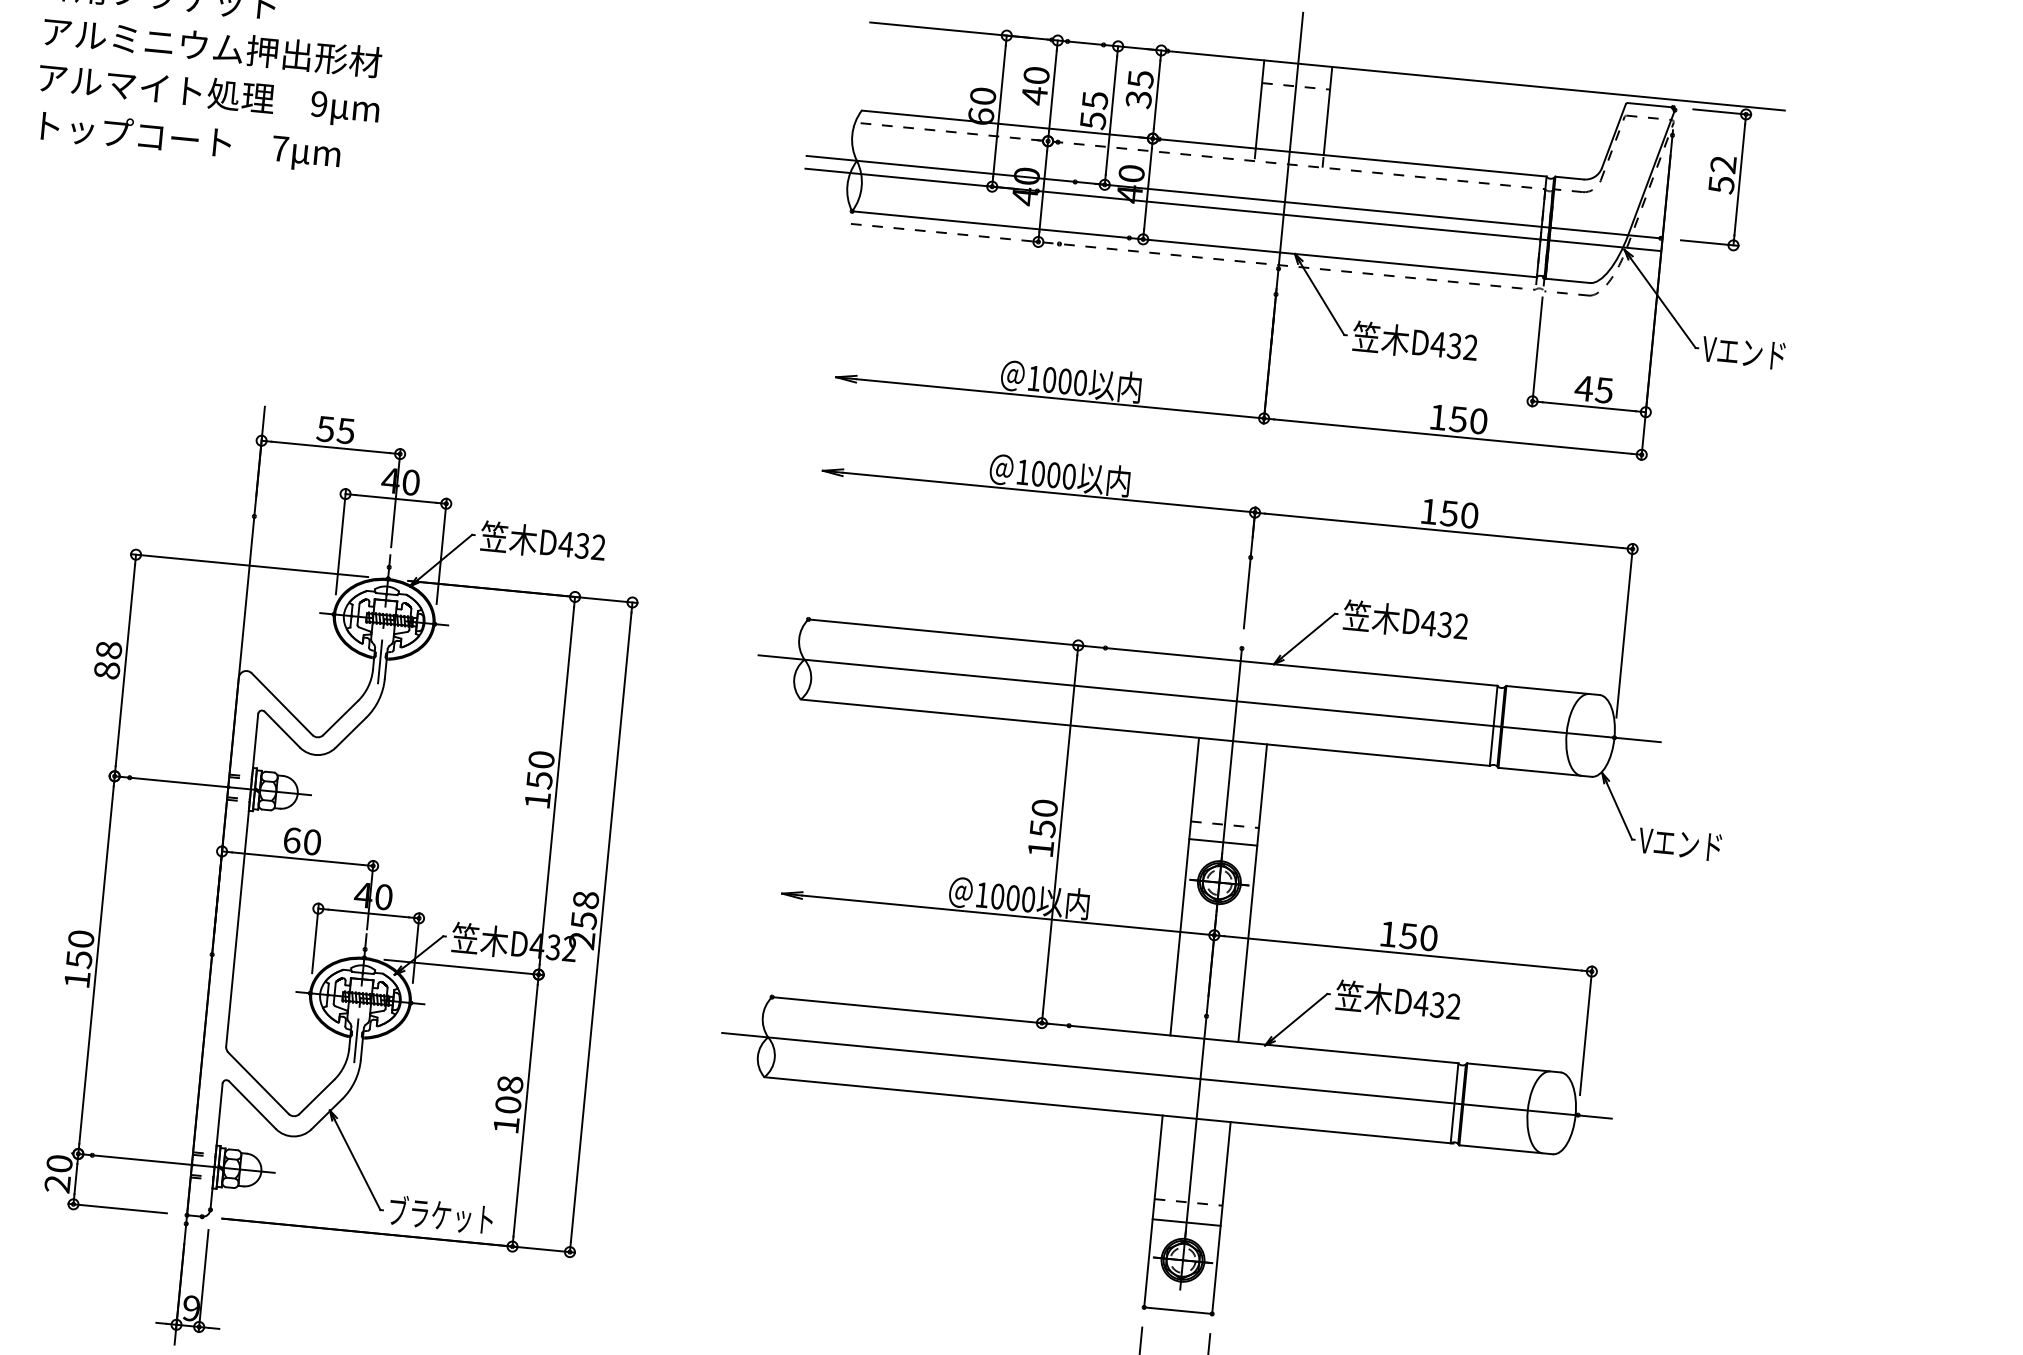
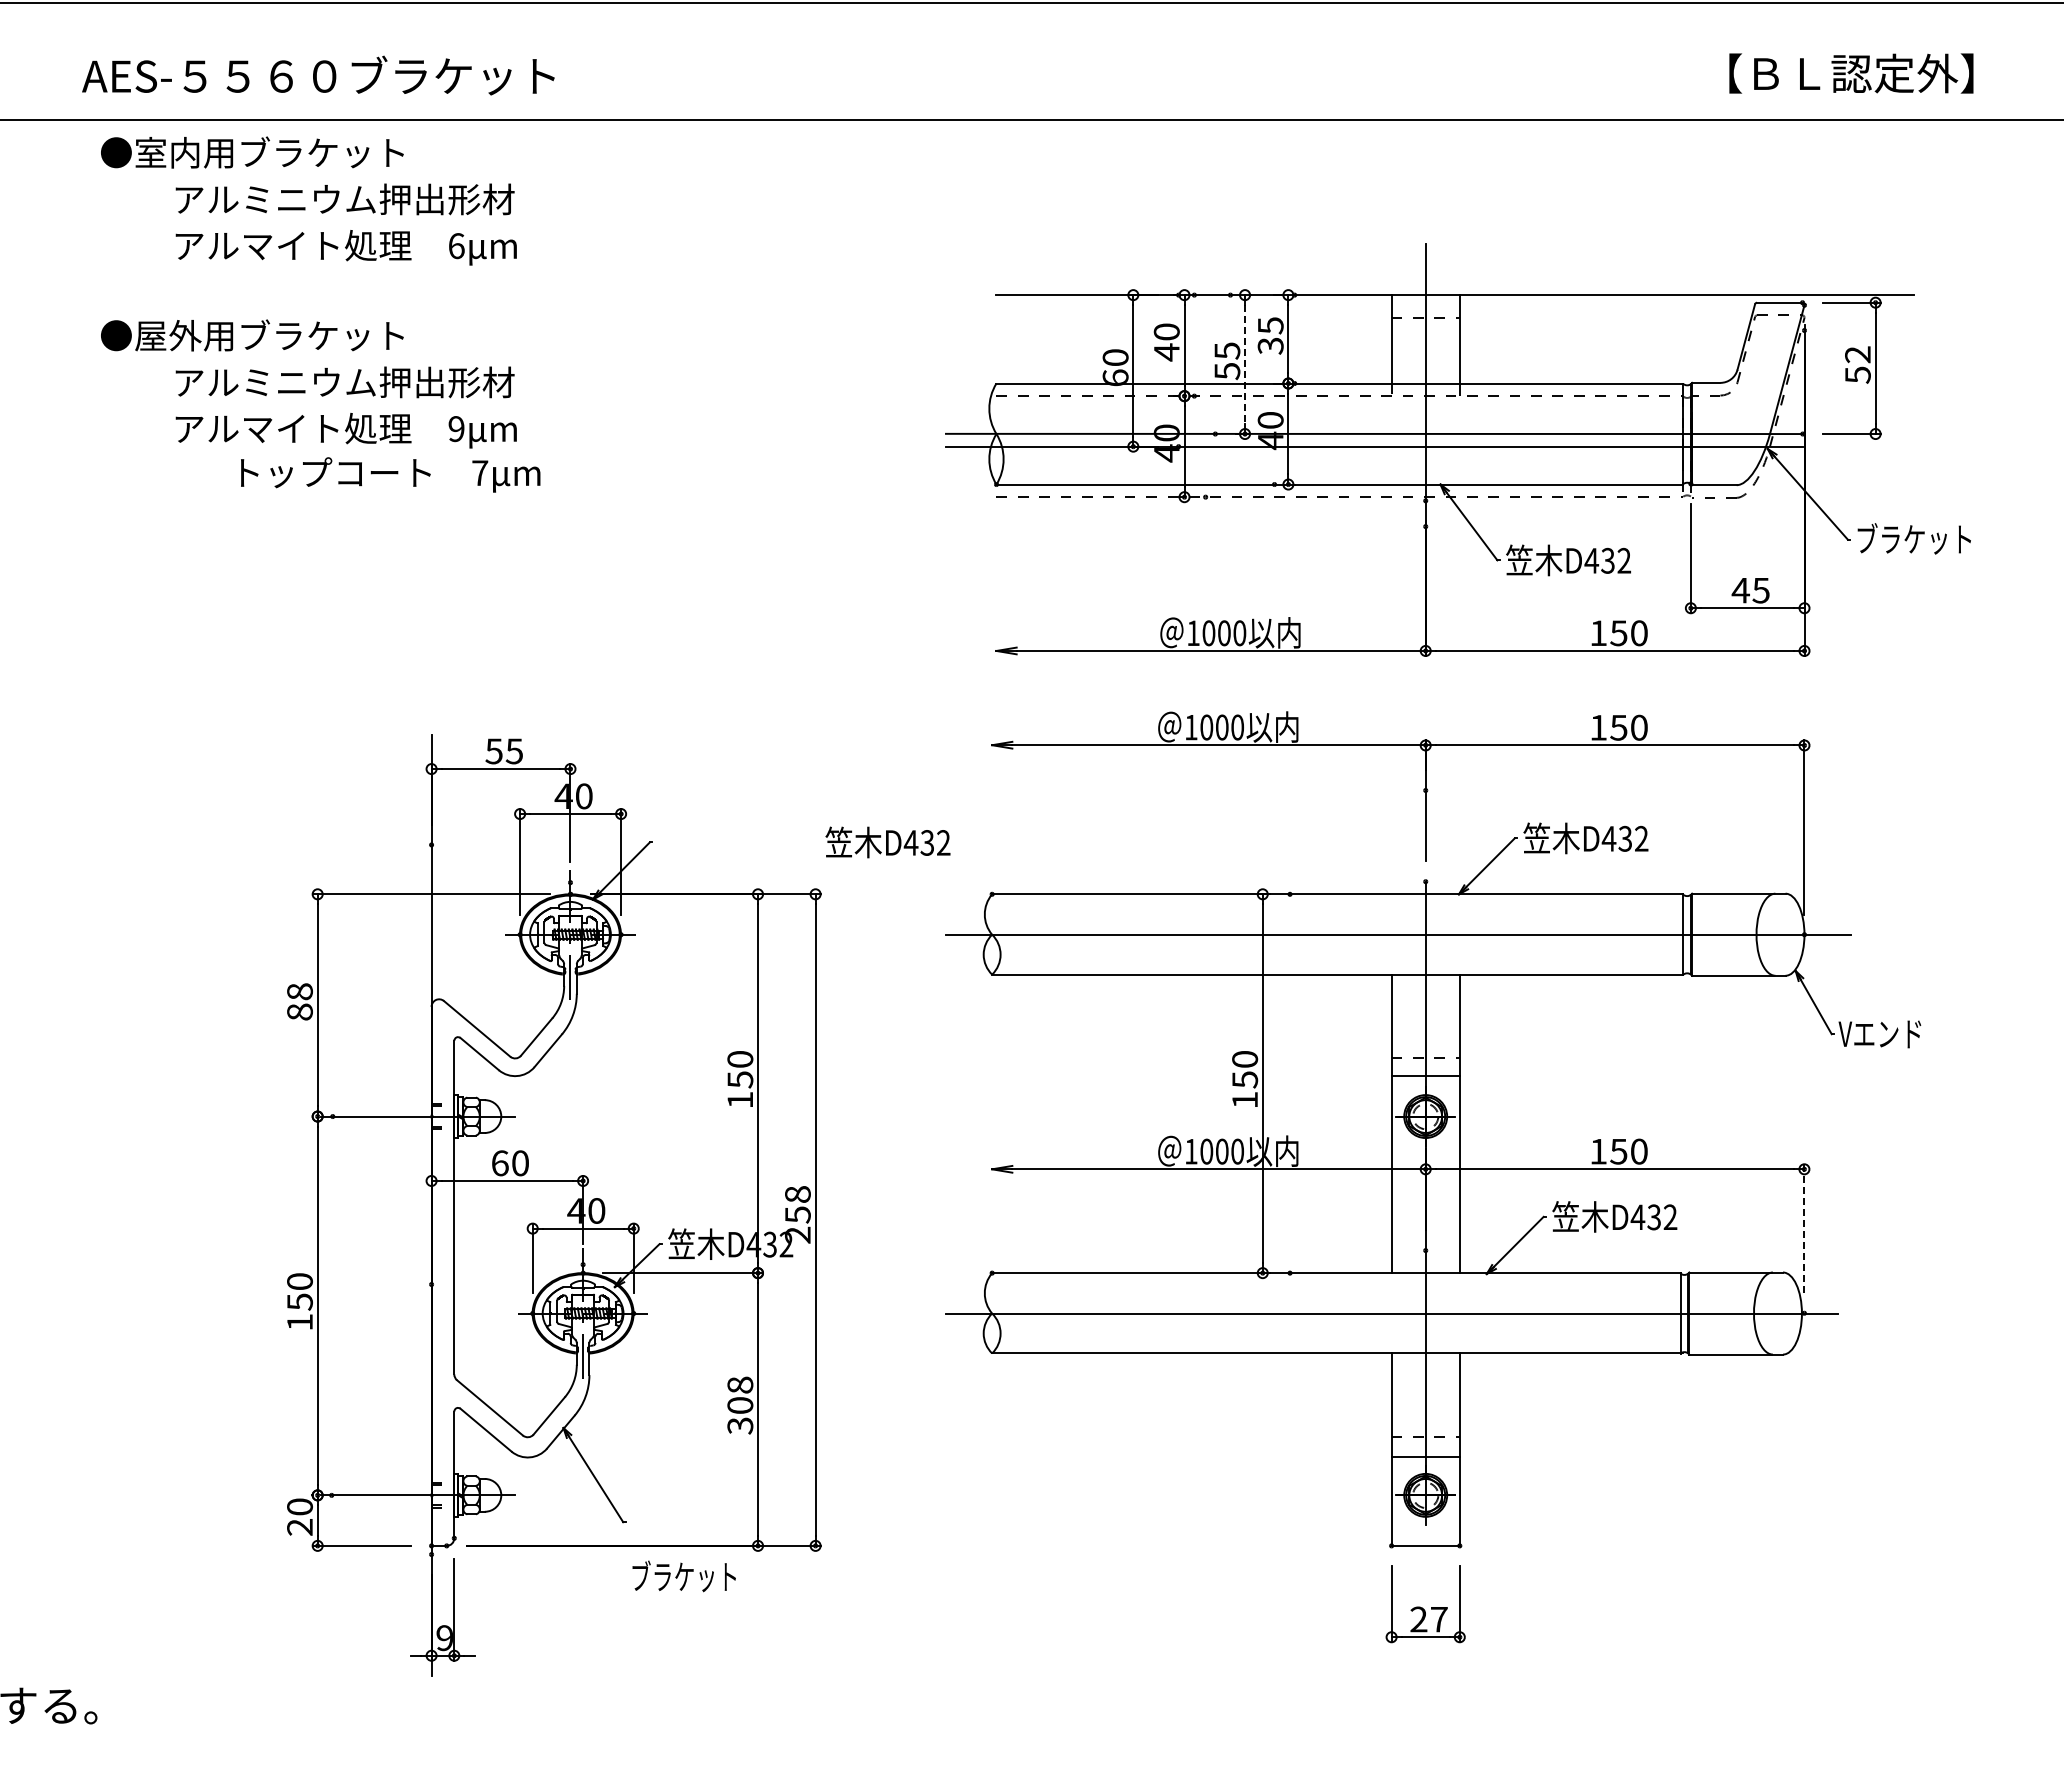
line: (1111, 116) -> (1245, 365), solid -> dashed
text: (190, 141) -> (390, 474), moved
text: (1760, 353) -> (1912, 538), Vエンド -> ブラケット
text: (542, 541) -> (887, 842), moved
line: (1586, 1030) -> (1804, 1228), solid -> dashed
text: (506, 1124) -> (740, 1425), 108 -> 308
text: (440, 1215) -> (683, 1576), moved

